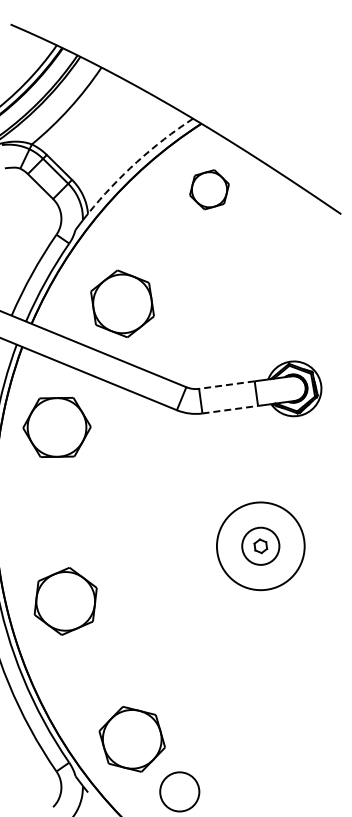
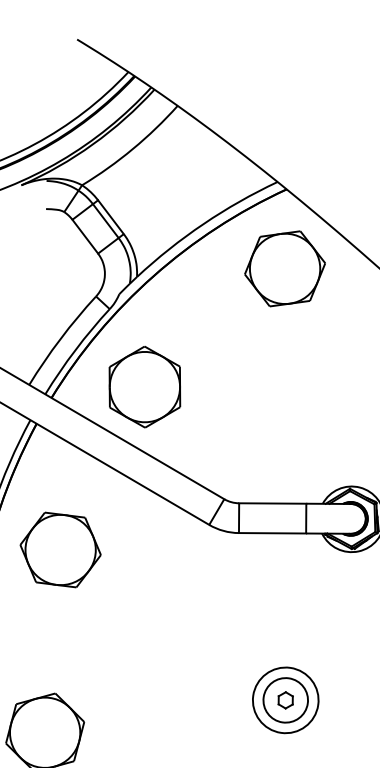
arc: (136, 162) -> (203, 224), dashed -> solid
part: (209, 189) -> (285, 268), size x1.67
part: (122, 303) -> (144, 386), moved
line: (226, 385) -> (272, 503), dashed -> solid
line: (230, 409) -> (272, 533), dashed -> solid
part: (56, 427) -> (60, 549), moved
circle: (260, 545) -> (285, 699), size x0.62

